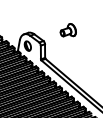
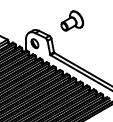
part: (68, 29) -> (71, 20), size x1.43

